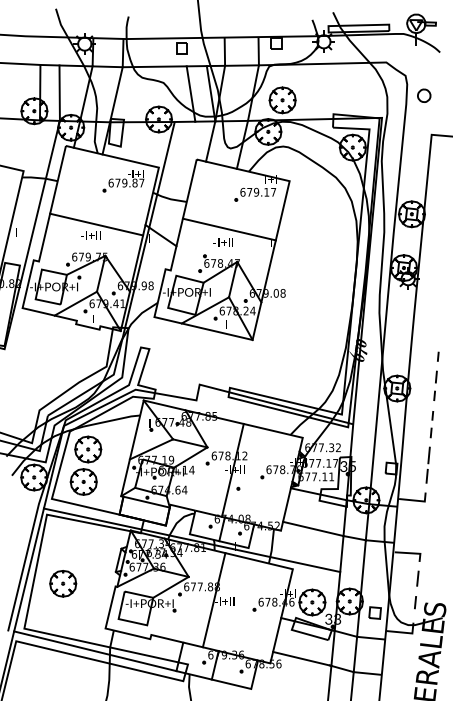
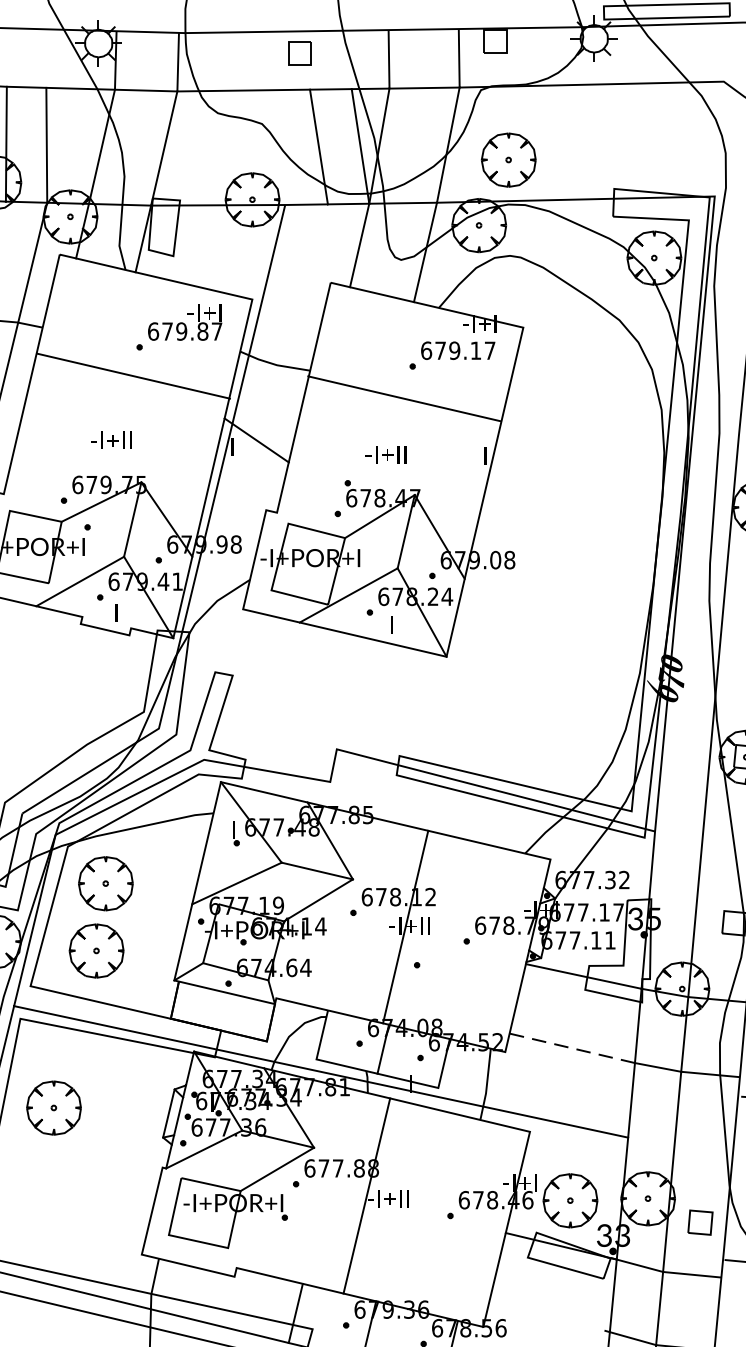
line: (96, 224) -> (133, 375), moved
line: (228, 229) -> (402, 398), moved
line: (312, 528) -> (570, 1047), solid -> dashed
part: (63, 583) -> (54, 1107), moved
line: (302, 658) -> (549, 1316), removed

